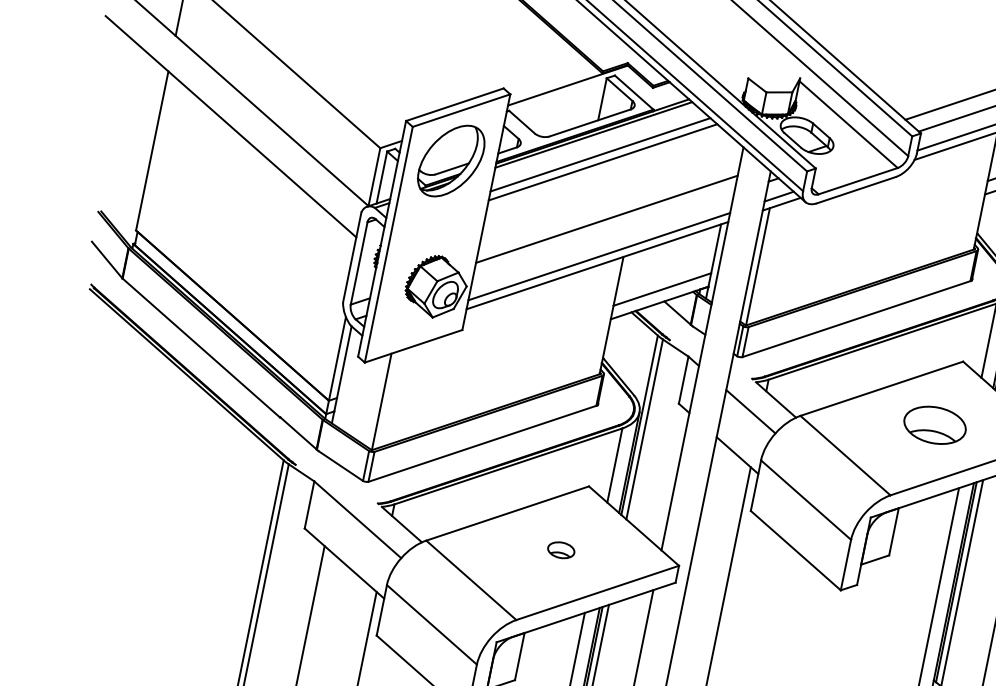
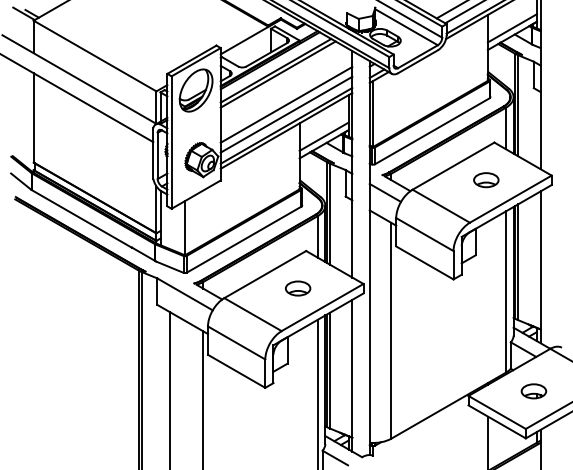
line: (603, 236) -> (286, 114), added
part: (935, 426) -> (486, 180), size x0.71
part: (561, 550) -> (298, 288), size x1.67

